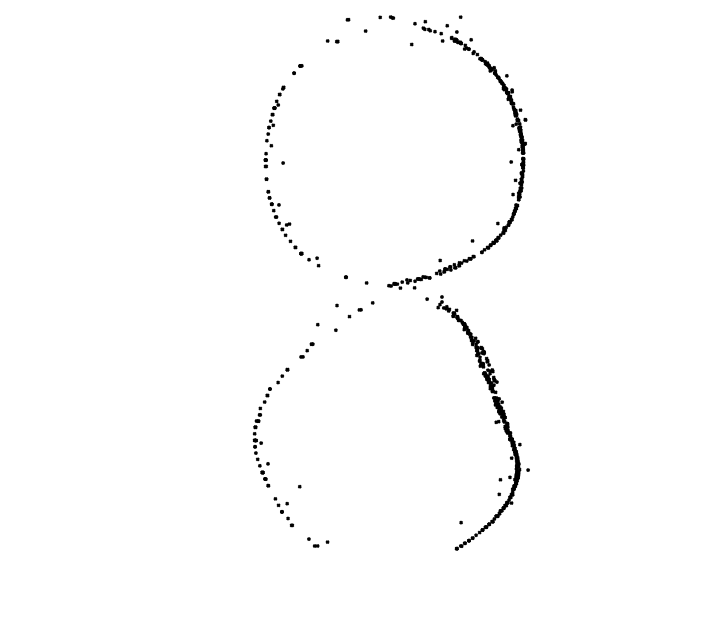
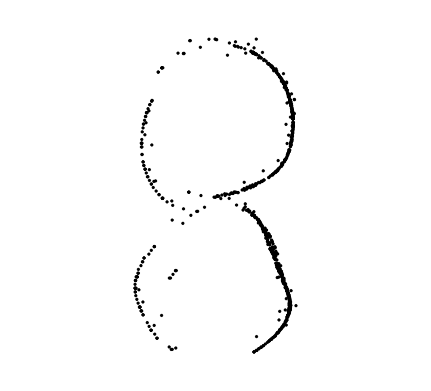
part: (284, 165) -> (152, 146), moved
part: (306, 350) -> (172, 274), moved
part: (318, 541) -> (172, 347), size x0.6

